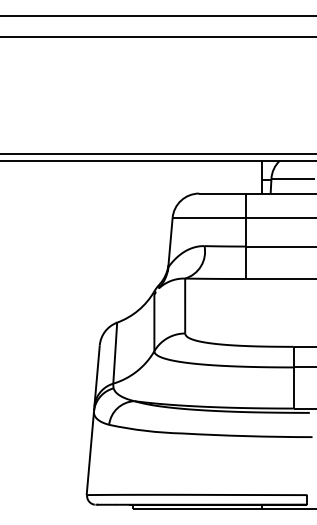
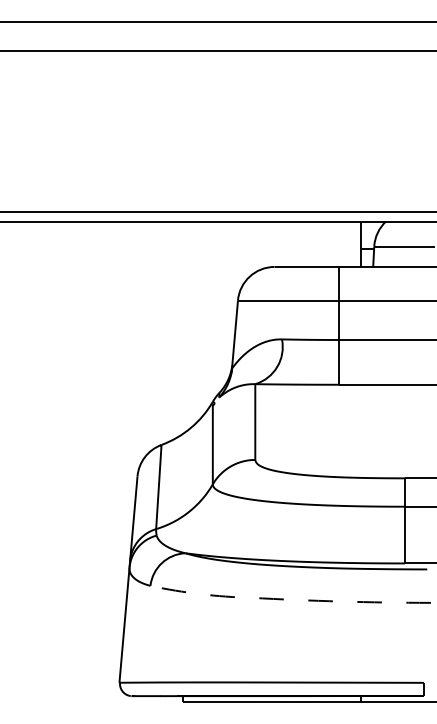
line: (208, 434) -> (287, 599), solid -> dashed

